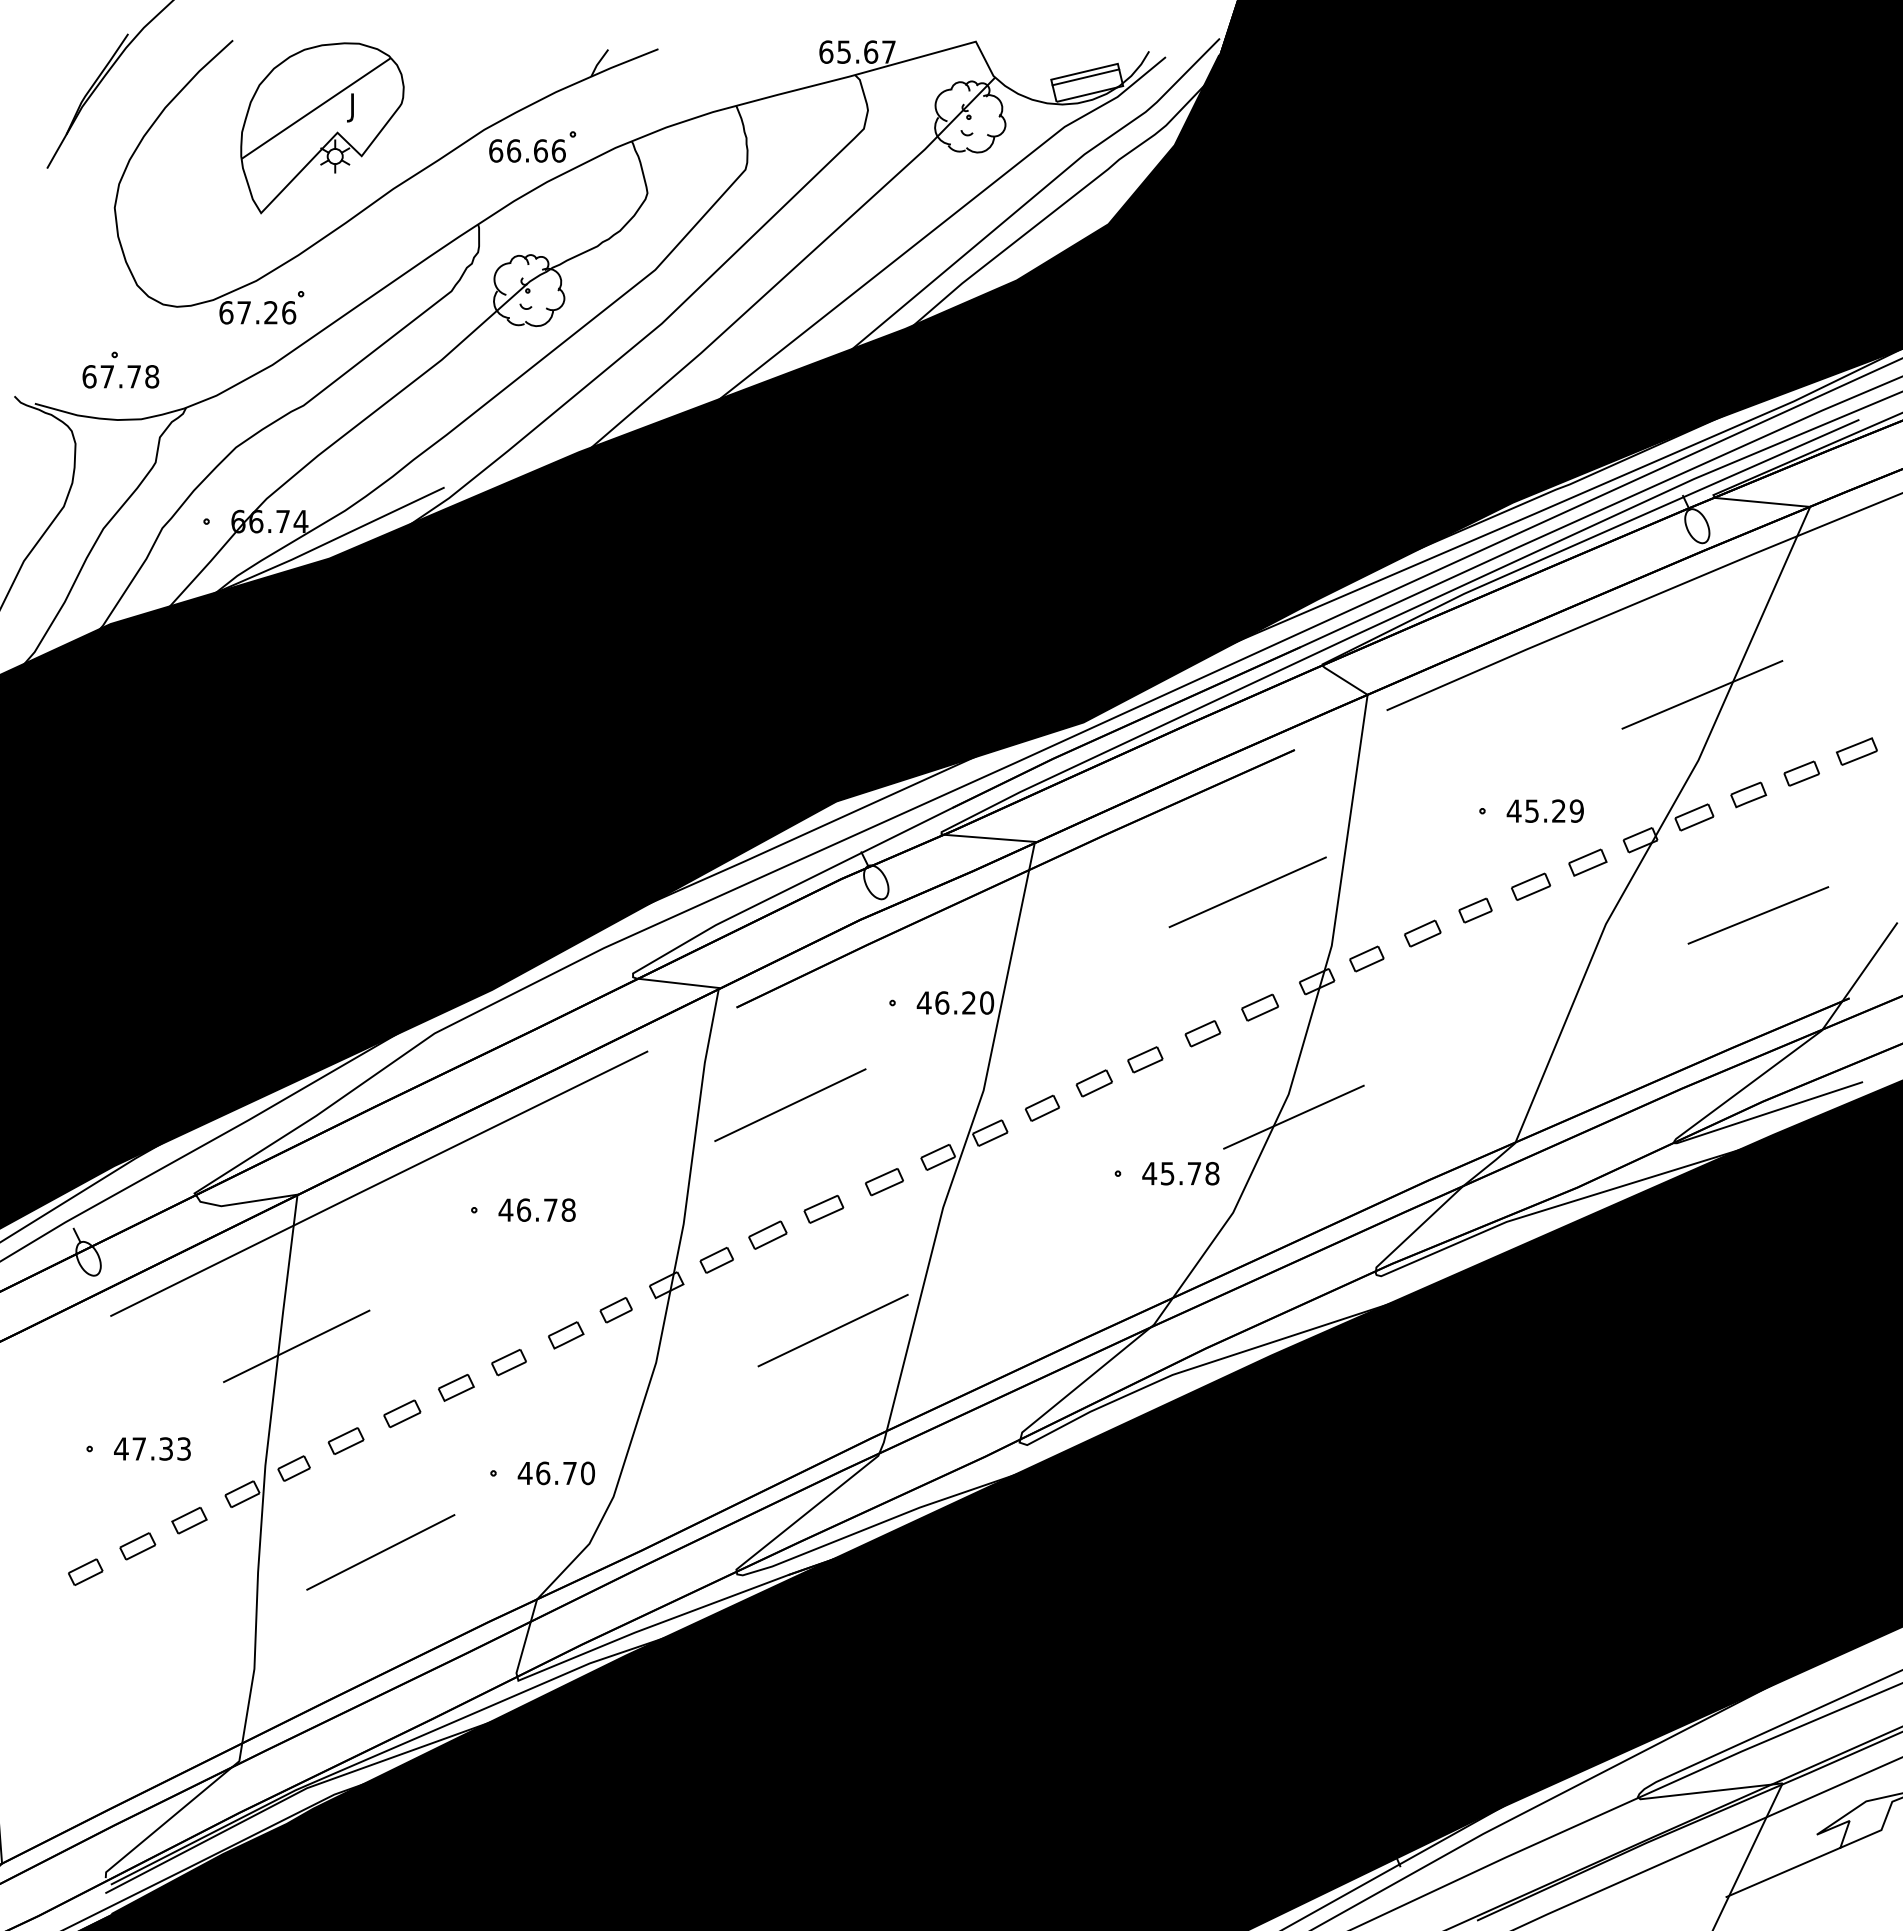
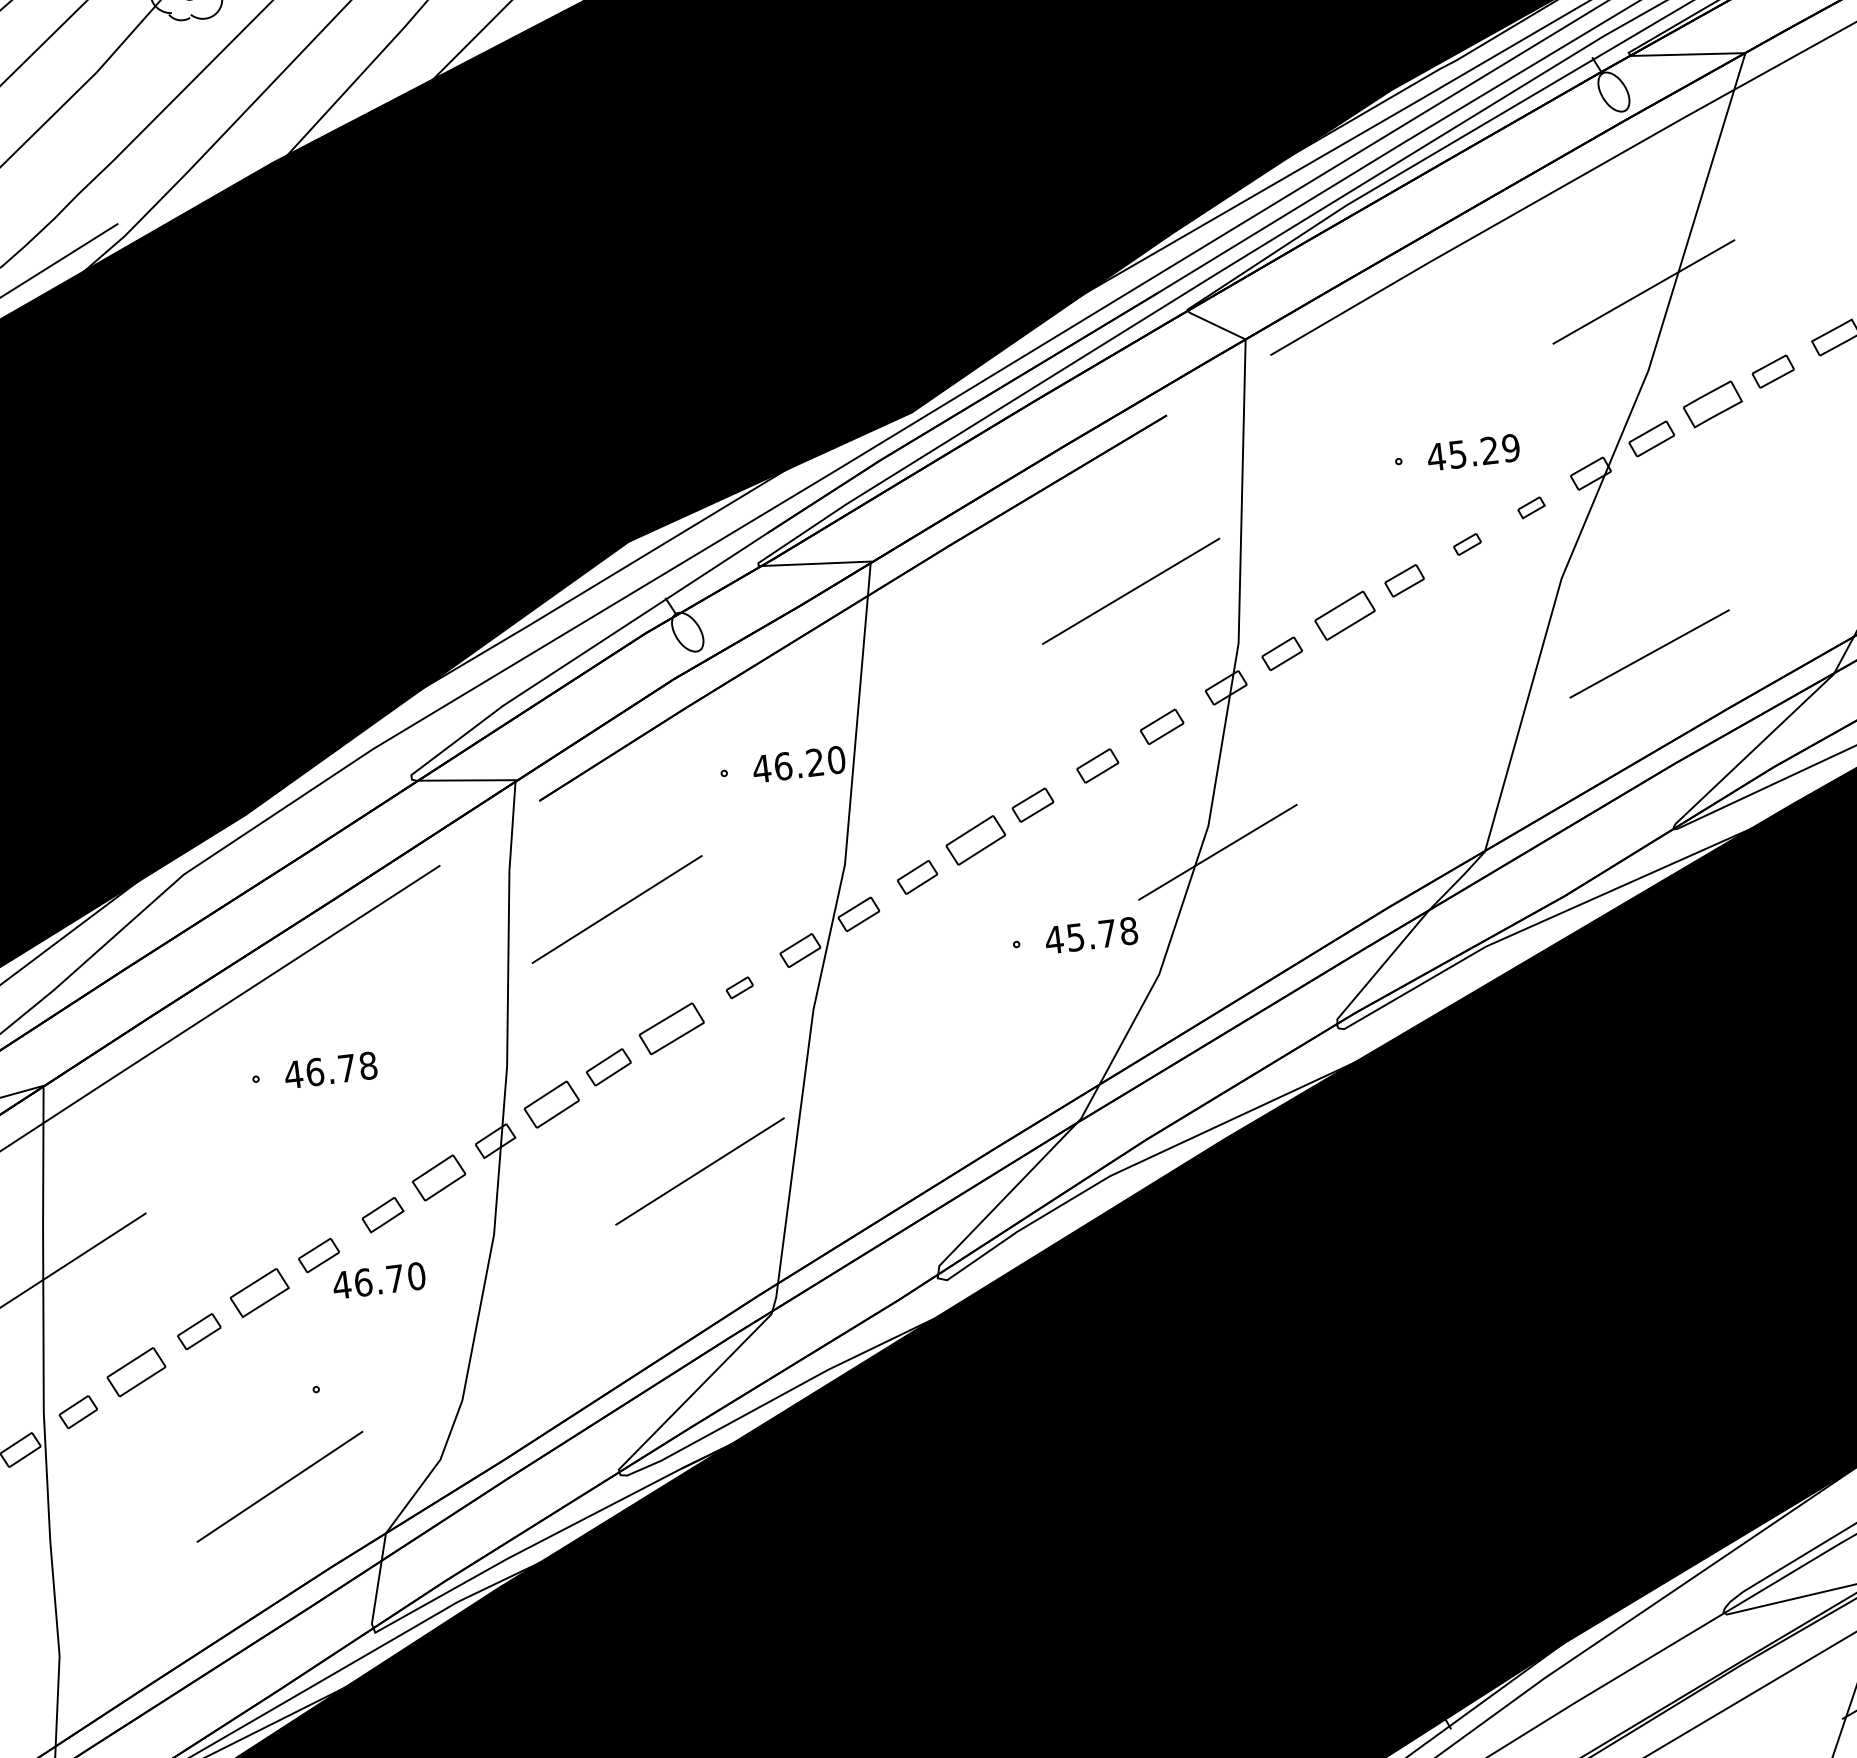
part: (1748, 794) -> (1712, 403), size x1.4
part: (1587, 862) -> (1530, 507), size x0.6
part: (1531, 886) -> (1467, 544), size x0.6
line: (1758, 915) -> (1649, 654), moved
part: (1422, 933) -> (1344, 615), size x1.4
part: (1093, 1083) -> (974, 840), size x1.4
part: (883, 1182) -> (738, 988), size x0.6
part: (823, 1208) -> (671, 1027), size x1.4
part: (716, 1259) -> (551, 1103), size x1.4
part: (615, 1310) -> (438, 1178), size x1.4
part: (456, 1387) -> (260, 1292), size x1.4
part: (345, 1440) -> (135, 1371), size x1.4
text: (555, 1473) -> (378, 1281), moved
line: (380, 1552) -> (279, 1487), moved

